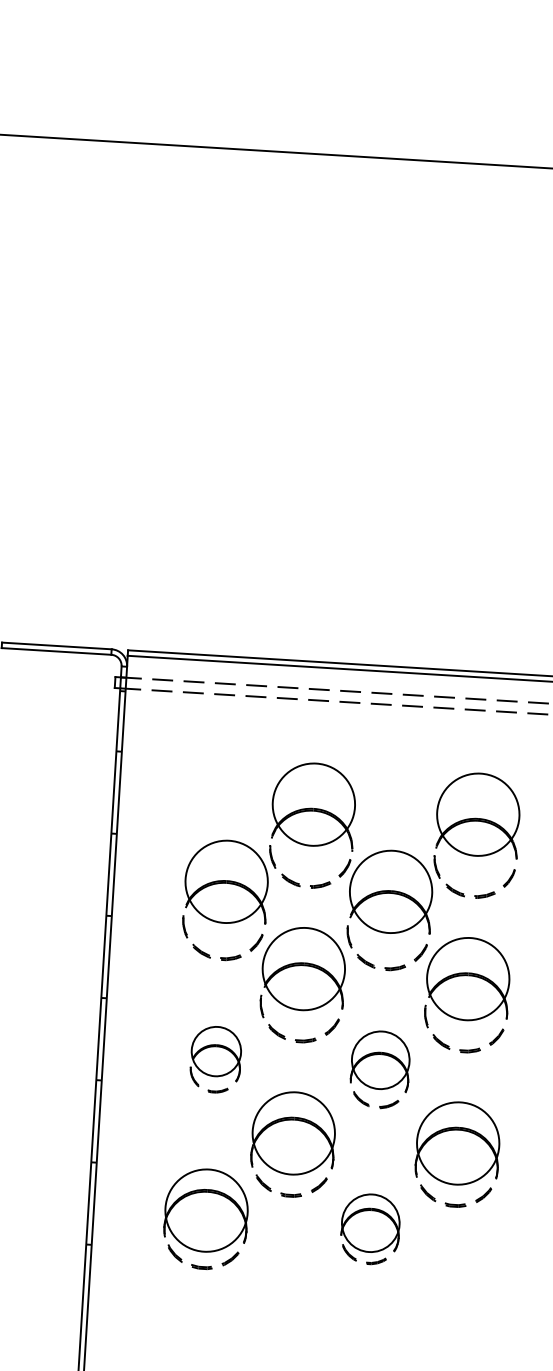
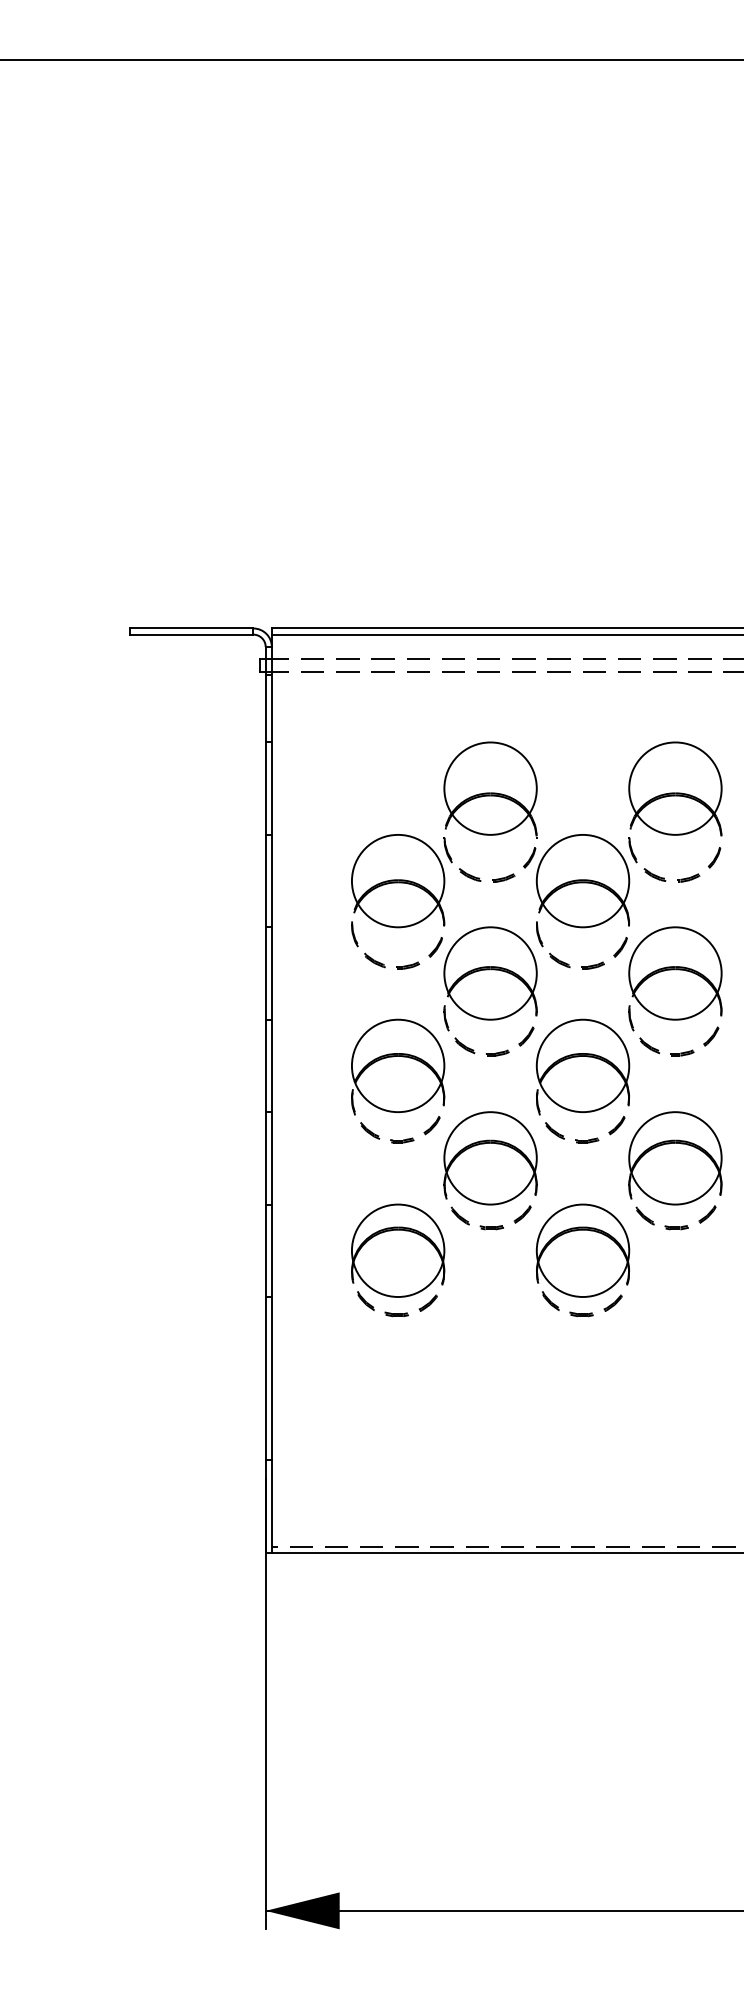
part: (216, 1059) -> (398, 1080), size x1.67
part: (379, 1069) -> (582, 1080), size x1.43
part: (369, 1229) -> (582, 1260), size x1.43

